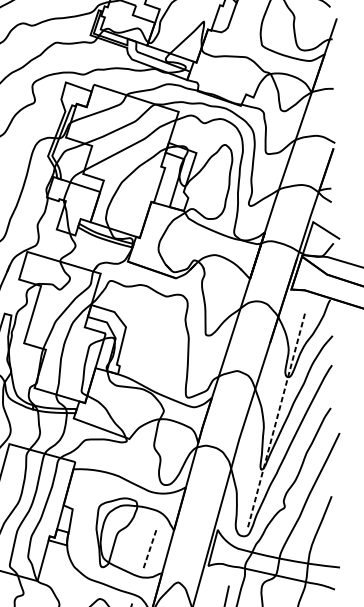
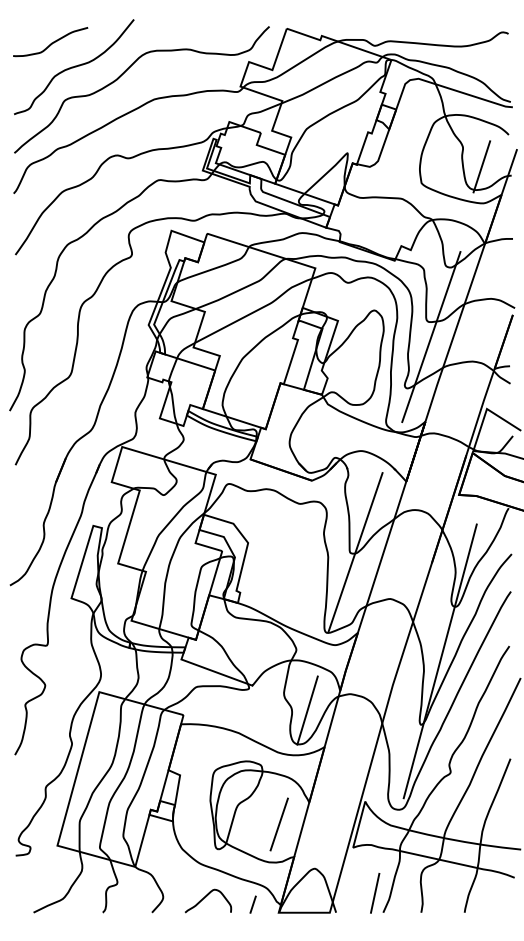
line: (308, 32) -> (481, 166), added
line: (269, 166) -> (431, 337), added
line: (210, 334) -> (355, 552), added
line: (276, 420) -> (440, 661), dashed -> solid
line: (172, 458) -> (307, 710), added
line: (150, 547) -> (279, 824), dashed -> solid

